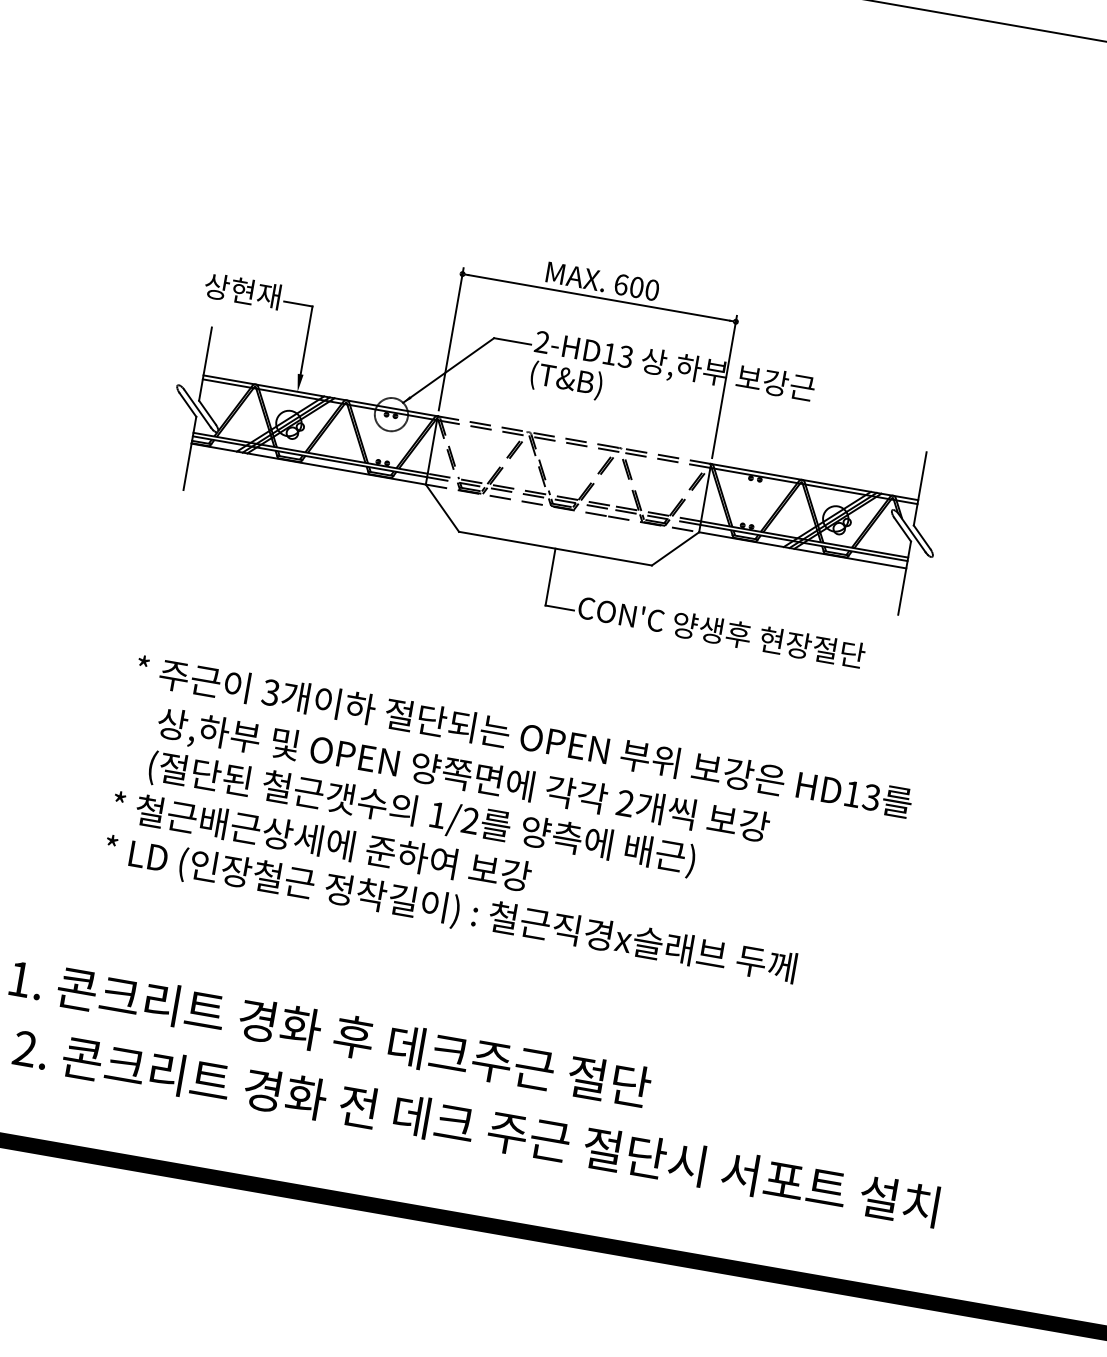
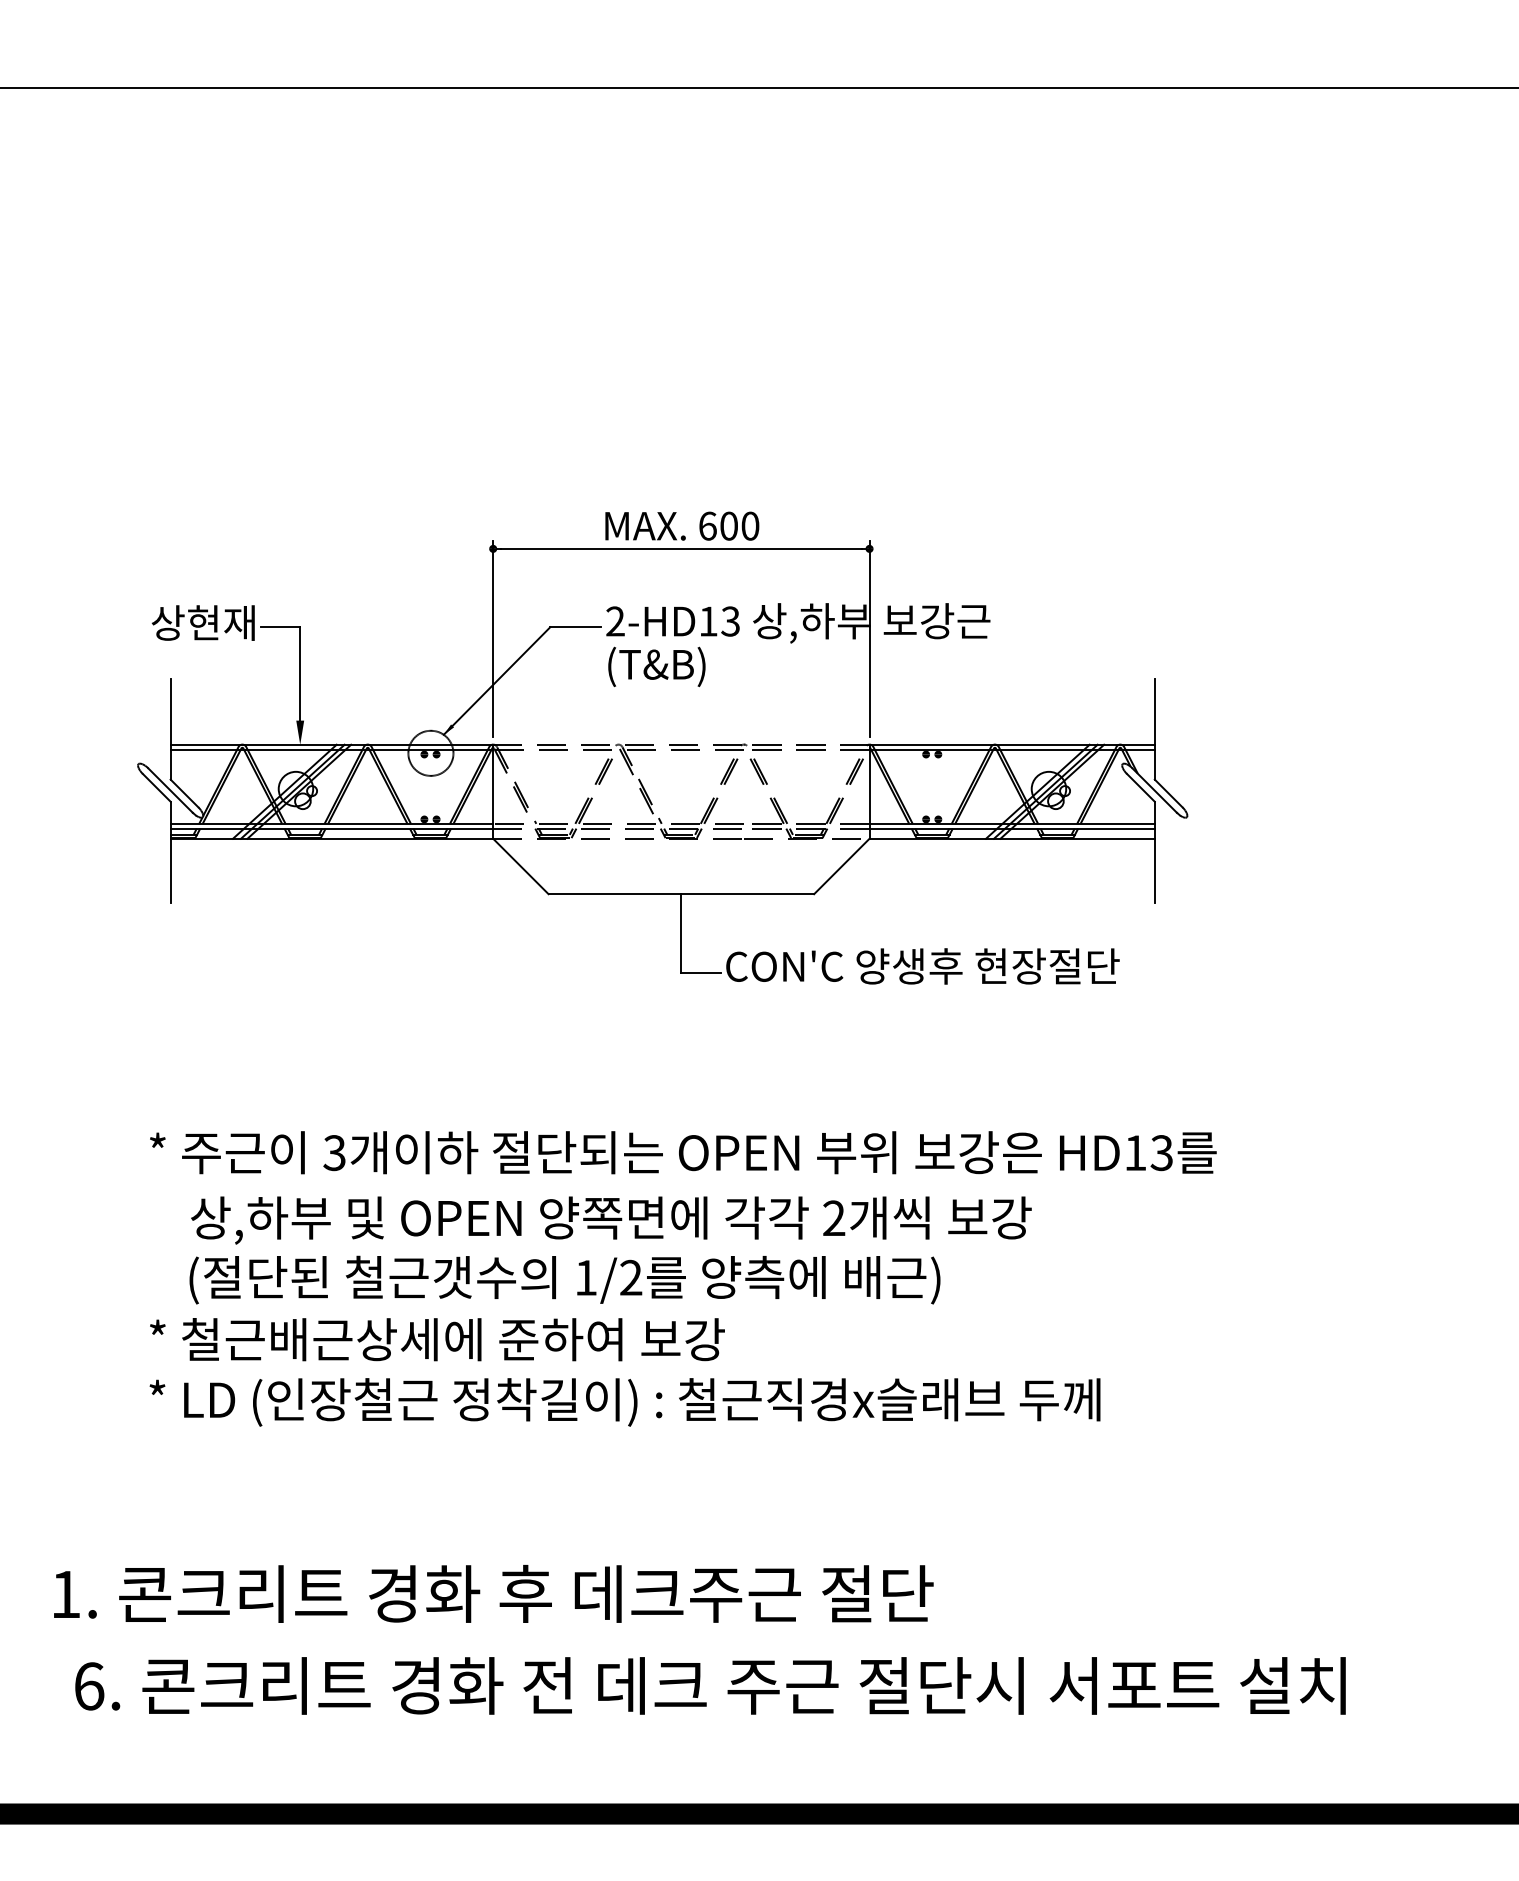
text: (25, 1049) -> (89, 1686), 2. -> 6.

